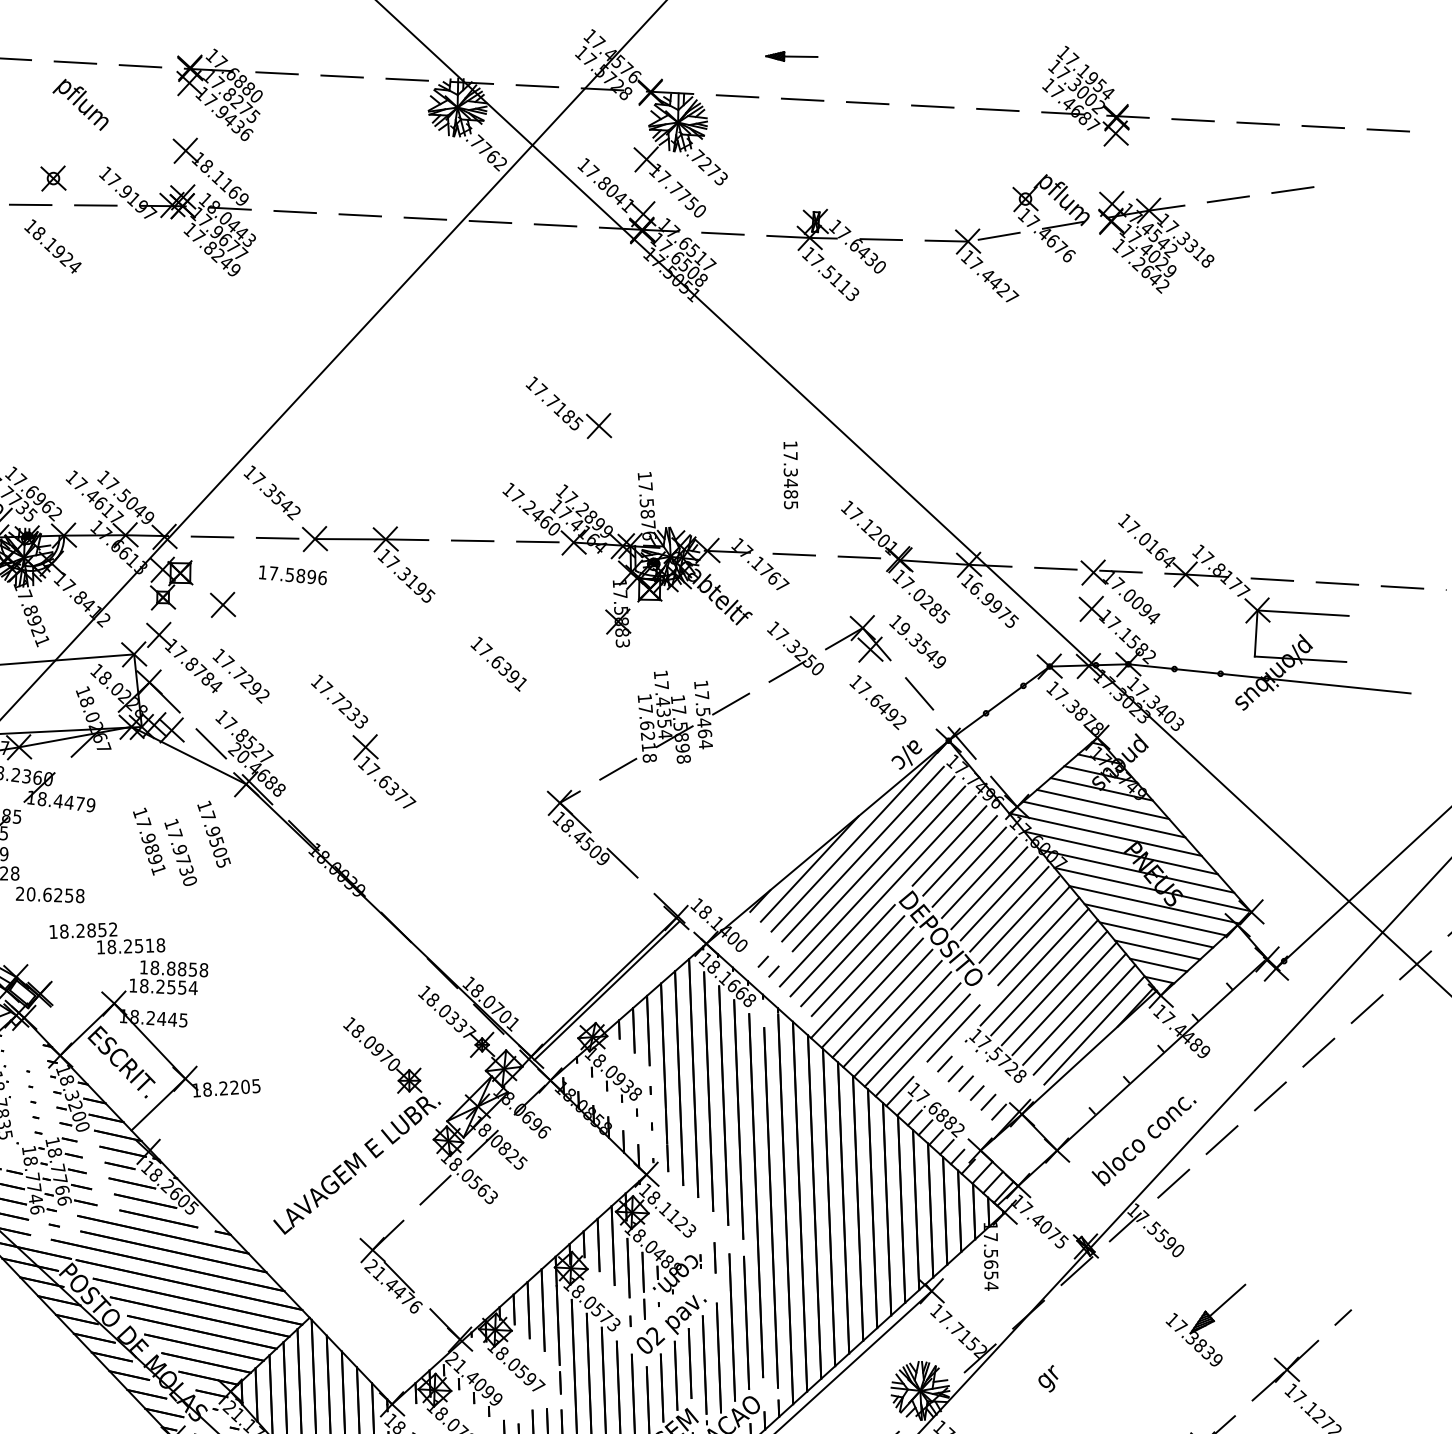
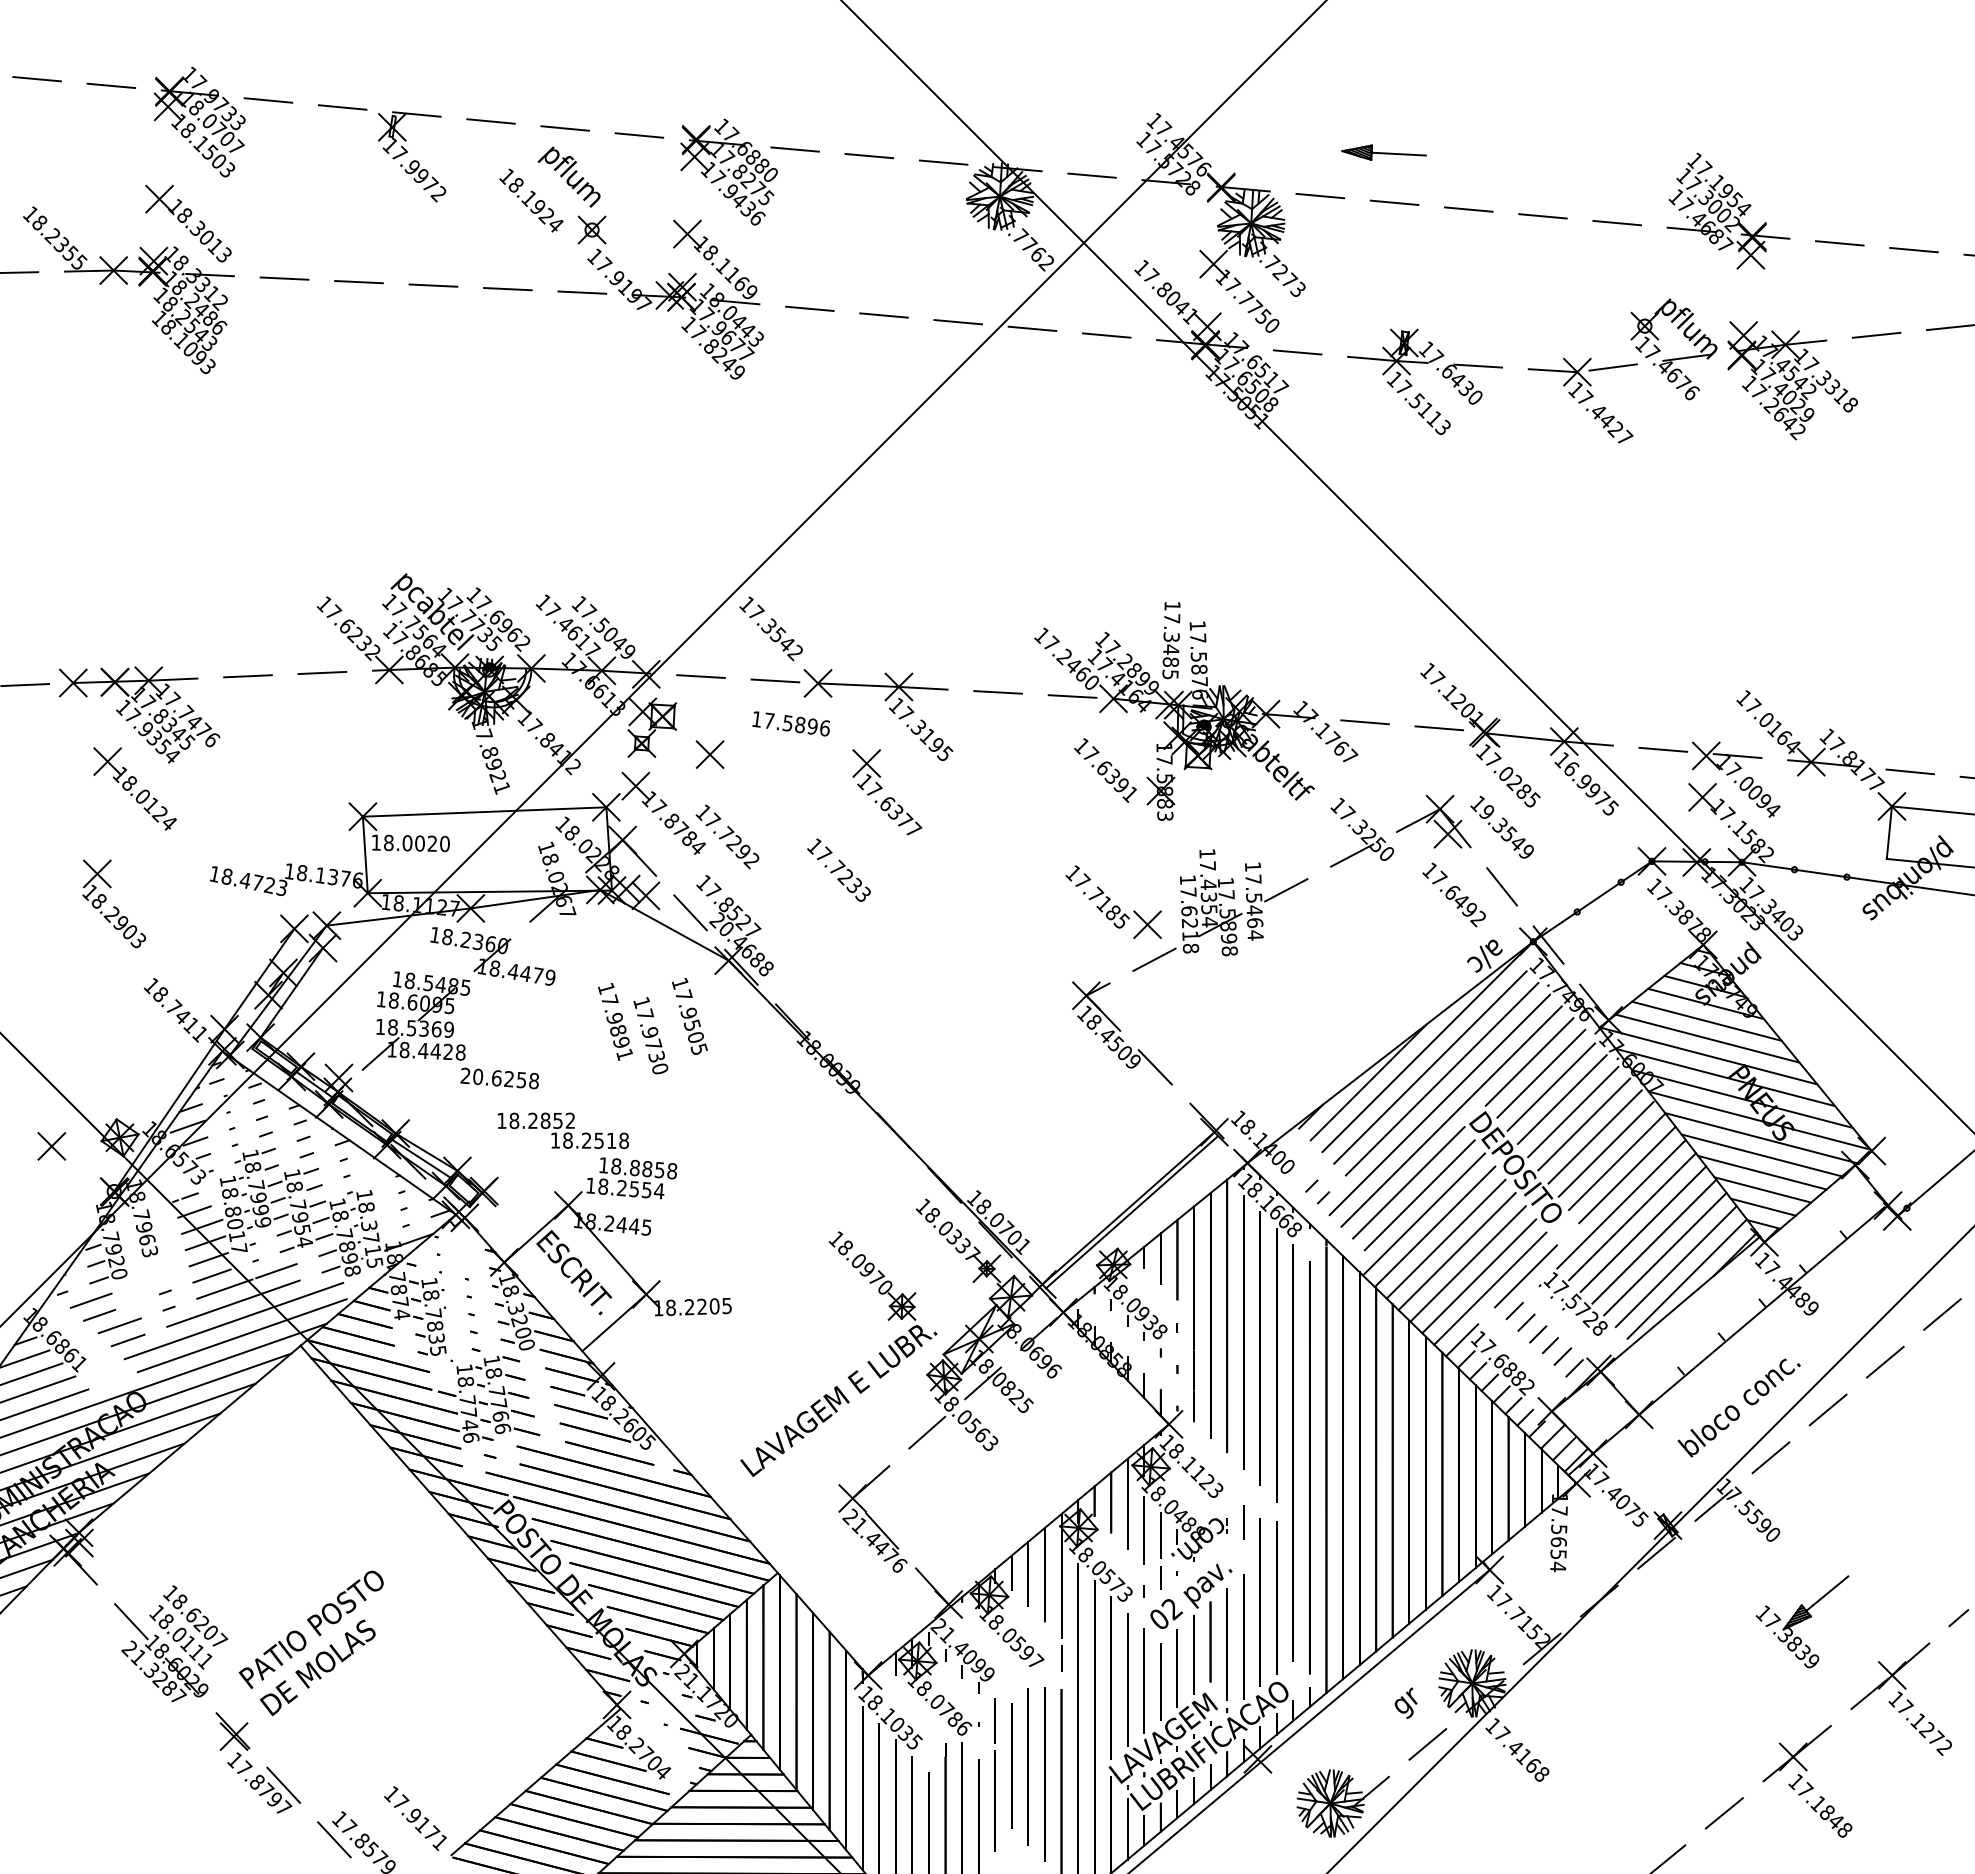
part: (791, 56) -> (1383, 152), size x1.43
part: (52, 178) -> (591, 229), moved
text: (52, 246) -> (531, 200), moved
part: (568, 407) -> (1113, 902), moved
text: (790, 475) -> (1171, 640), moved
text: (498, 664) -> (1105, 770), moved
part: (384, 771) -> (887, 792), moved
text: (1047, 1378) -> (1405, 1702), moved

